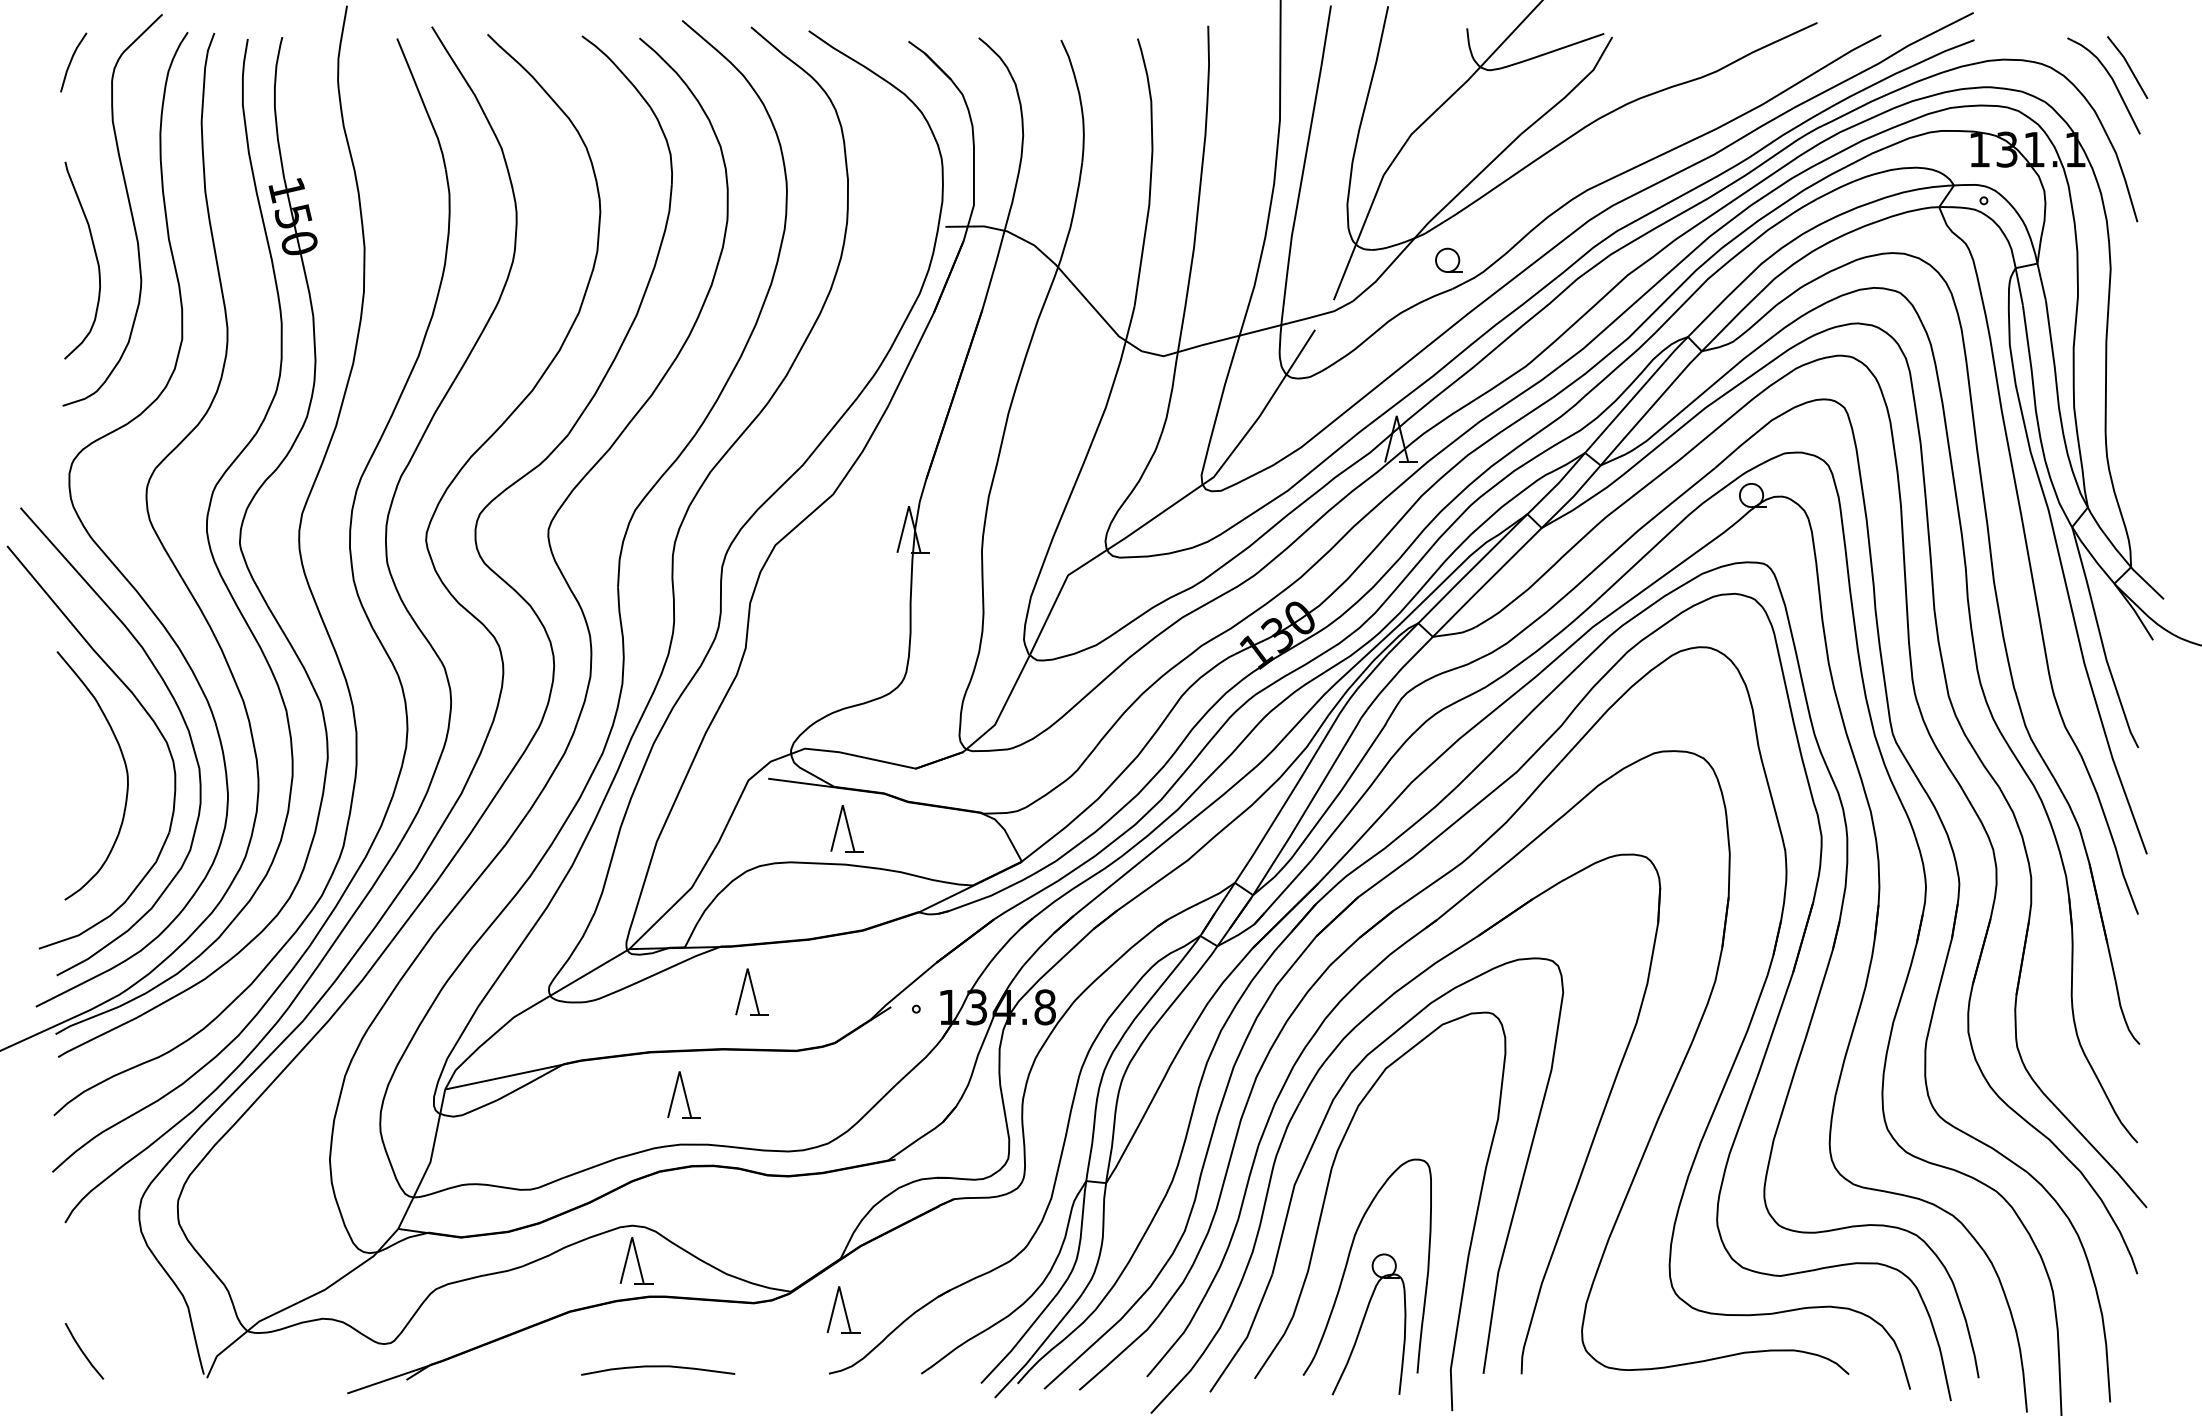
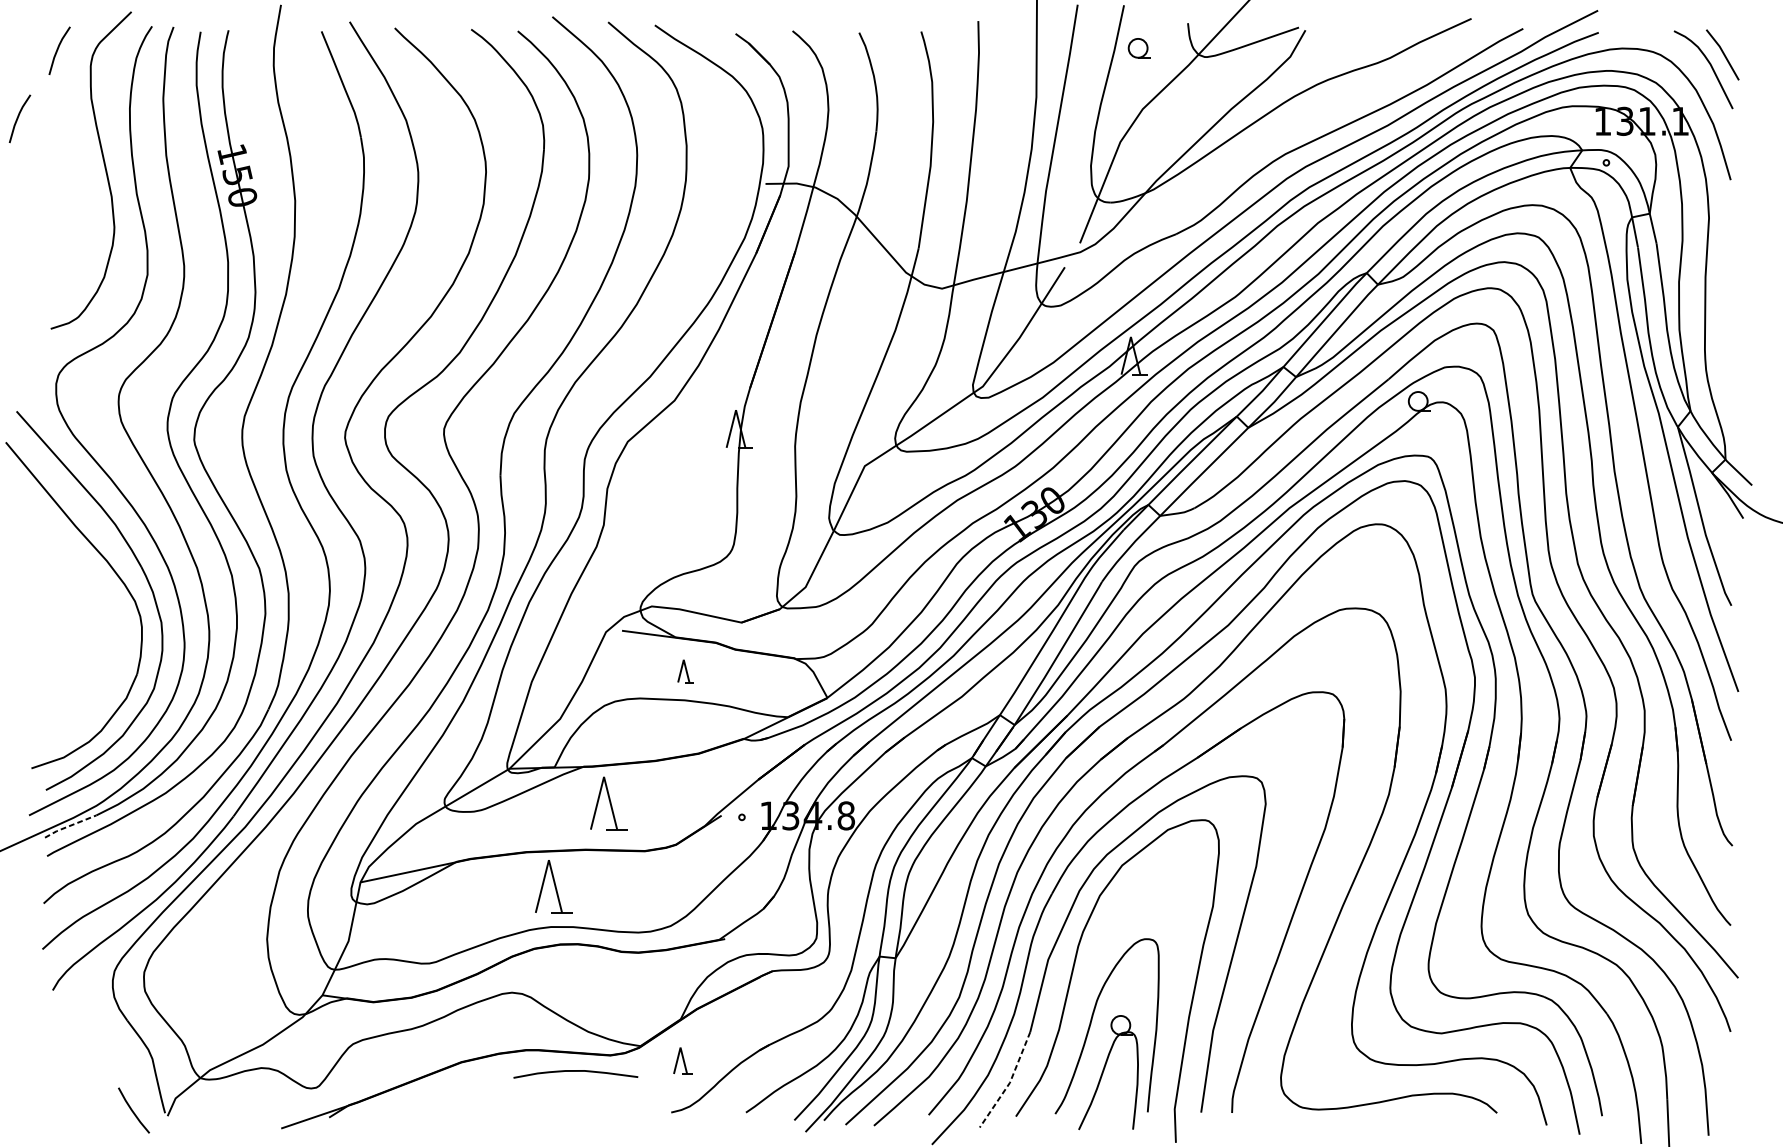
line: (22, 146) -> (18, 118), added
curve: (95, 257) -> (77, 208), removed
part: (1448, 259) -> (1138, 47), moved
curve: (125, 769) -> (101, 623), removed
part: (846, 828) -> (685, 671), size x0.6
part: (751, 991) -> (608, 803), size x1.4
line: (86, 1019) -> (70, 825), solid -> dashed
part: (683, 1094) -> (553, 886), size x1.4
part: (636, 1260) -> (515, 1020), removed
part: (843, 1309) -> (683, 1060), size x0.7
line: (1247, 1337) -> (1010, 1083), solid -> dashed
line: (83, 1351) -> (133, 1110), moved
curve: (658, 1367) -> (576, 1071), moved

